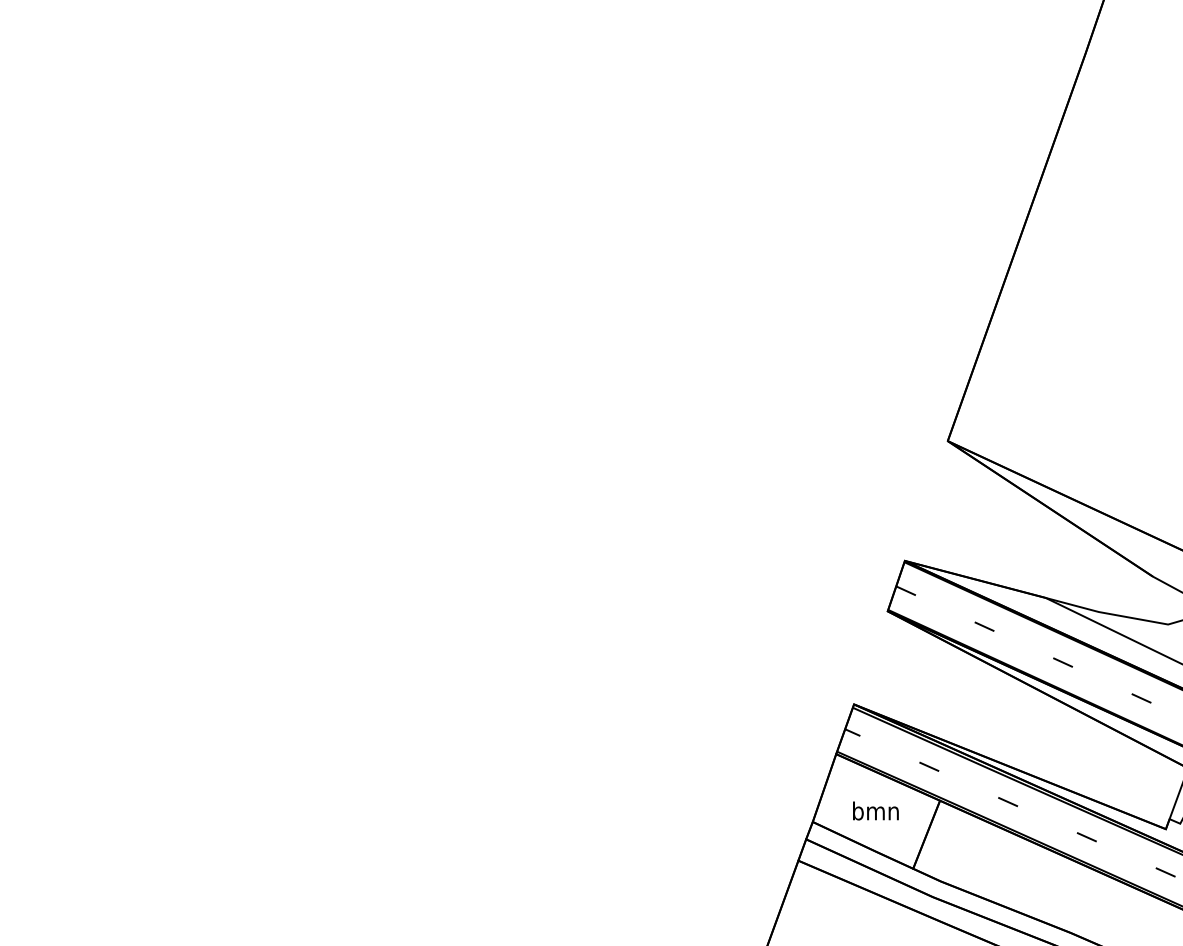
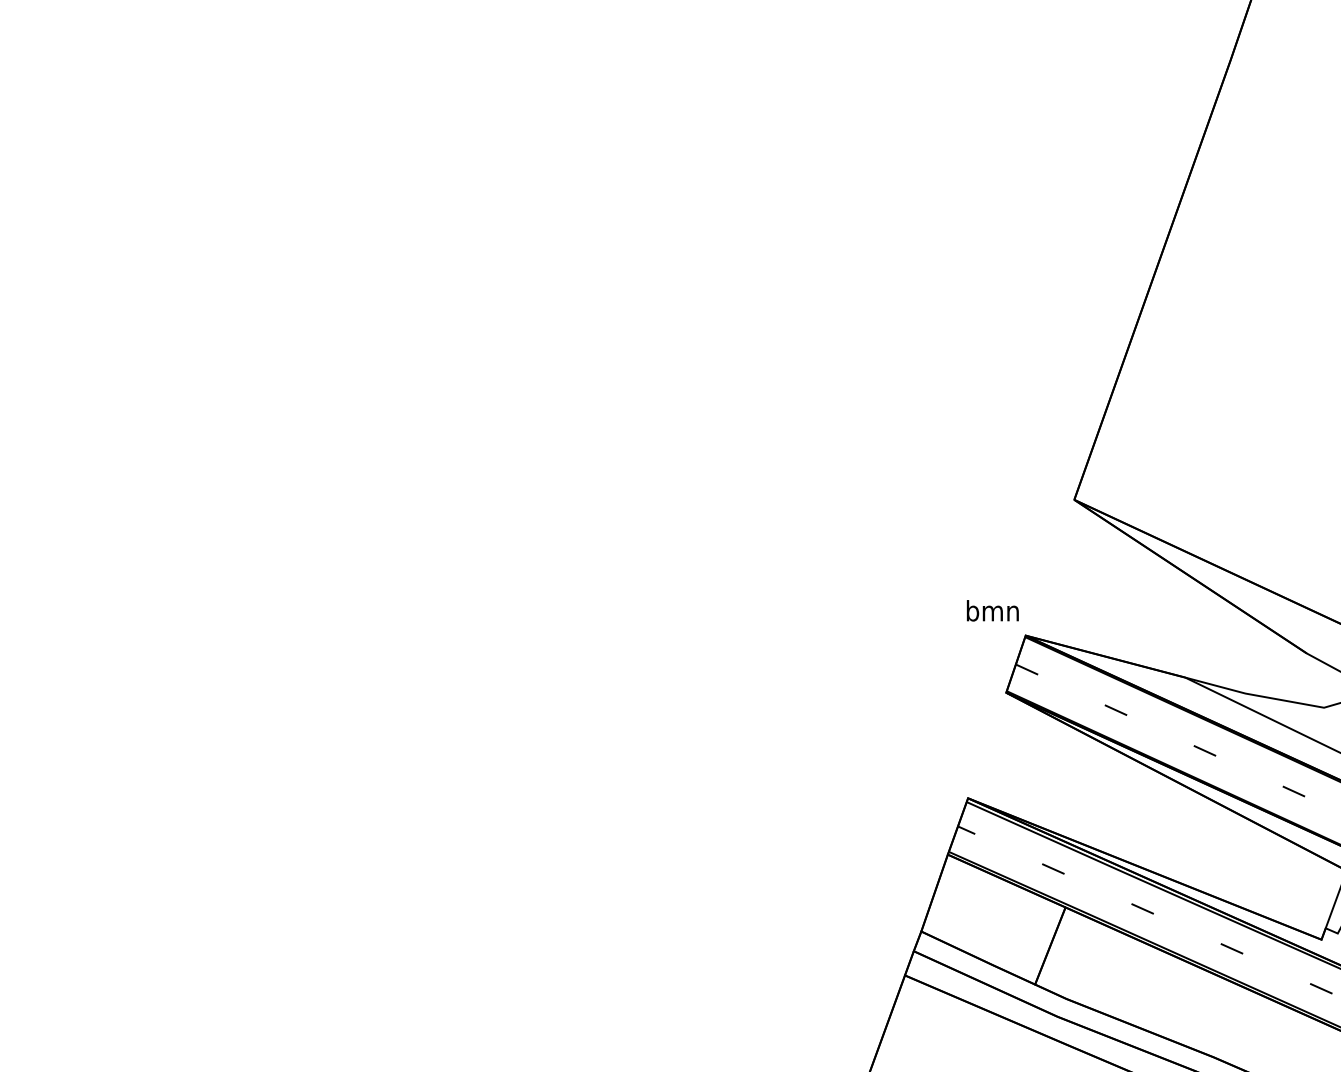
text: (875, 810) -> (992, 610), moved

